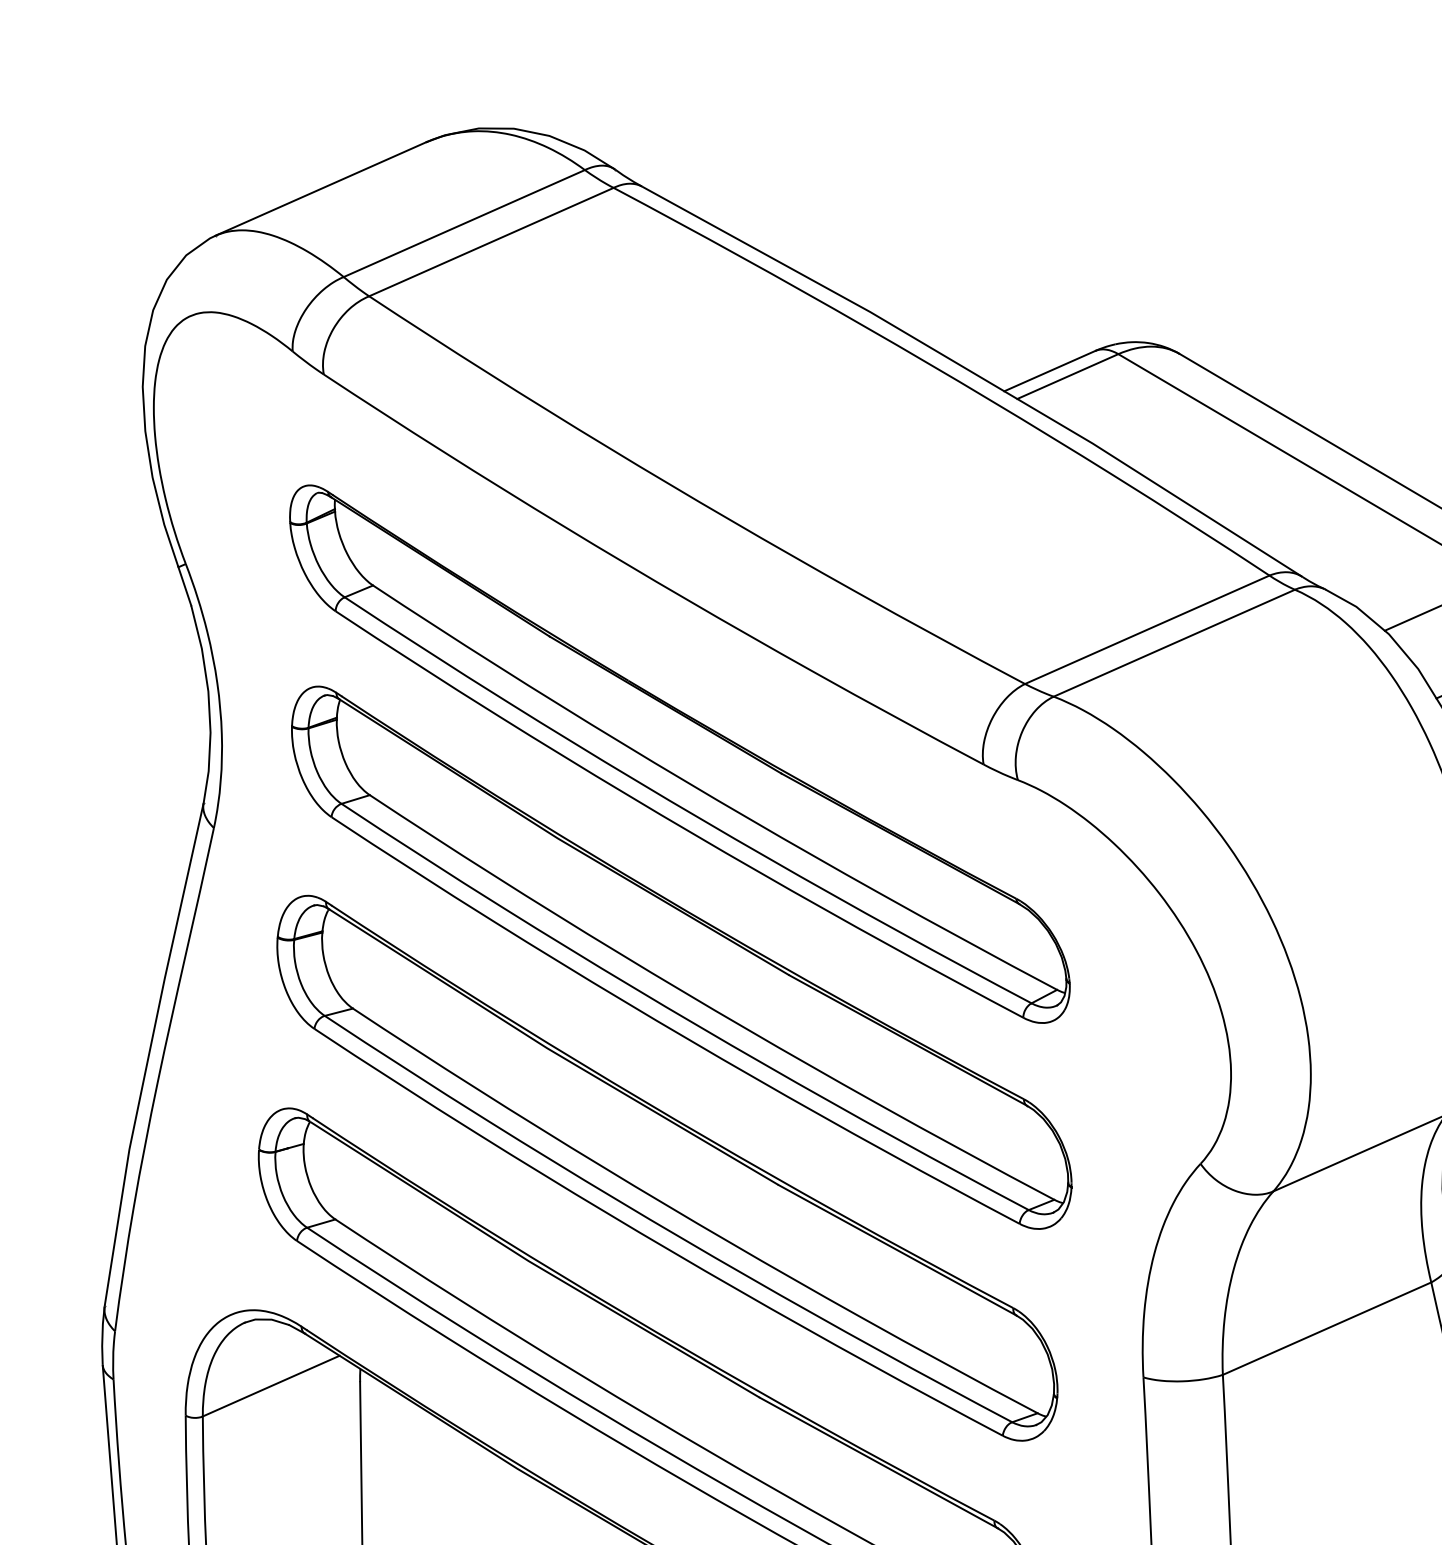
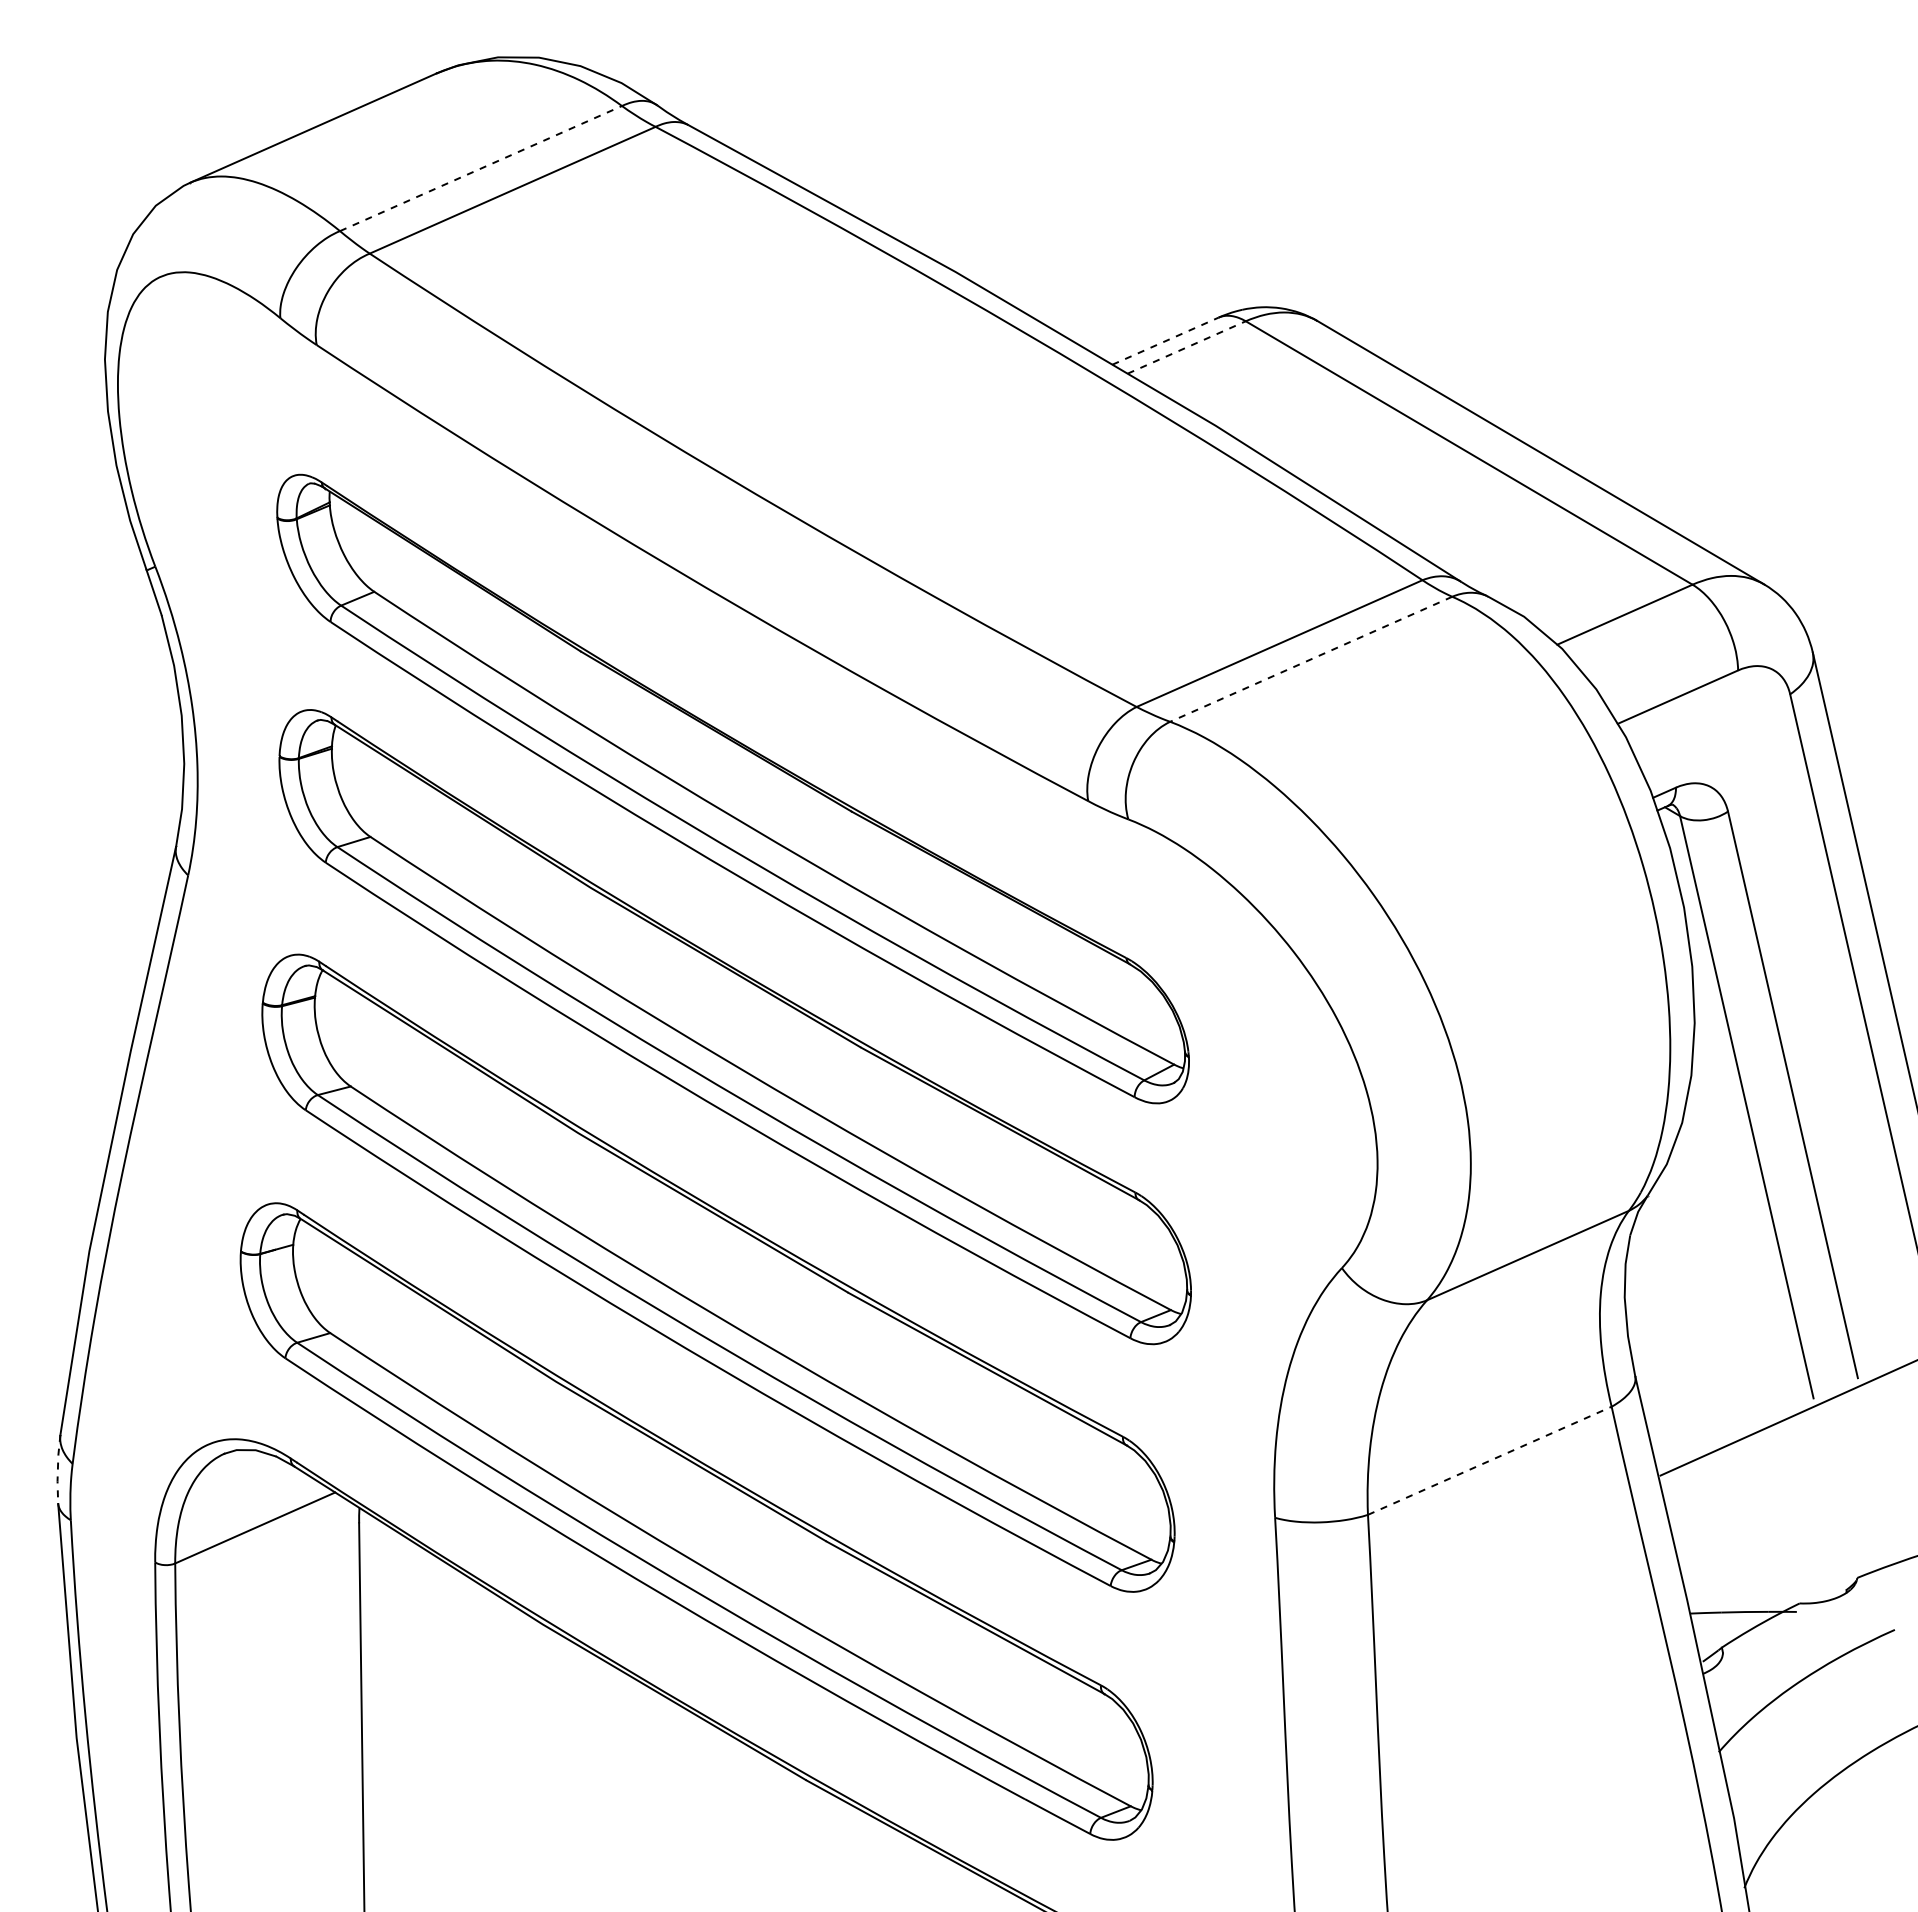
line: (464, 223) -> (481, 168), solid -> dashed
line: (1049, 370) -> (1165, 340), solid -> dashed
line: (1067, 376) -> (1186, 347), solid -> dashed
line: (1173, 643) -> (1310, 659), solid -> dashed
line: (1327, 1328) -> (1490, 1460), solid -> dashed
line: (102, 1335) -> (57, 1468), solid -> dashed

